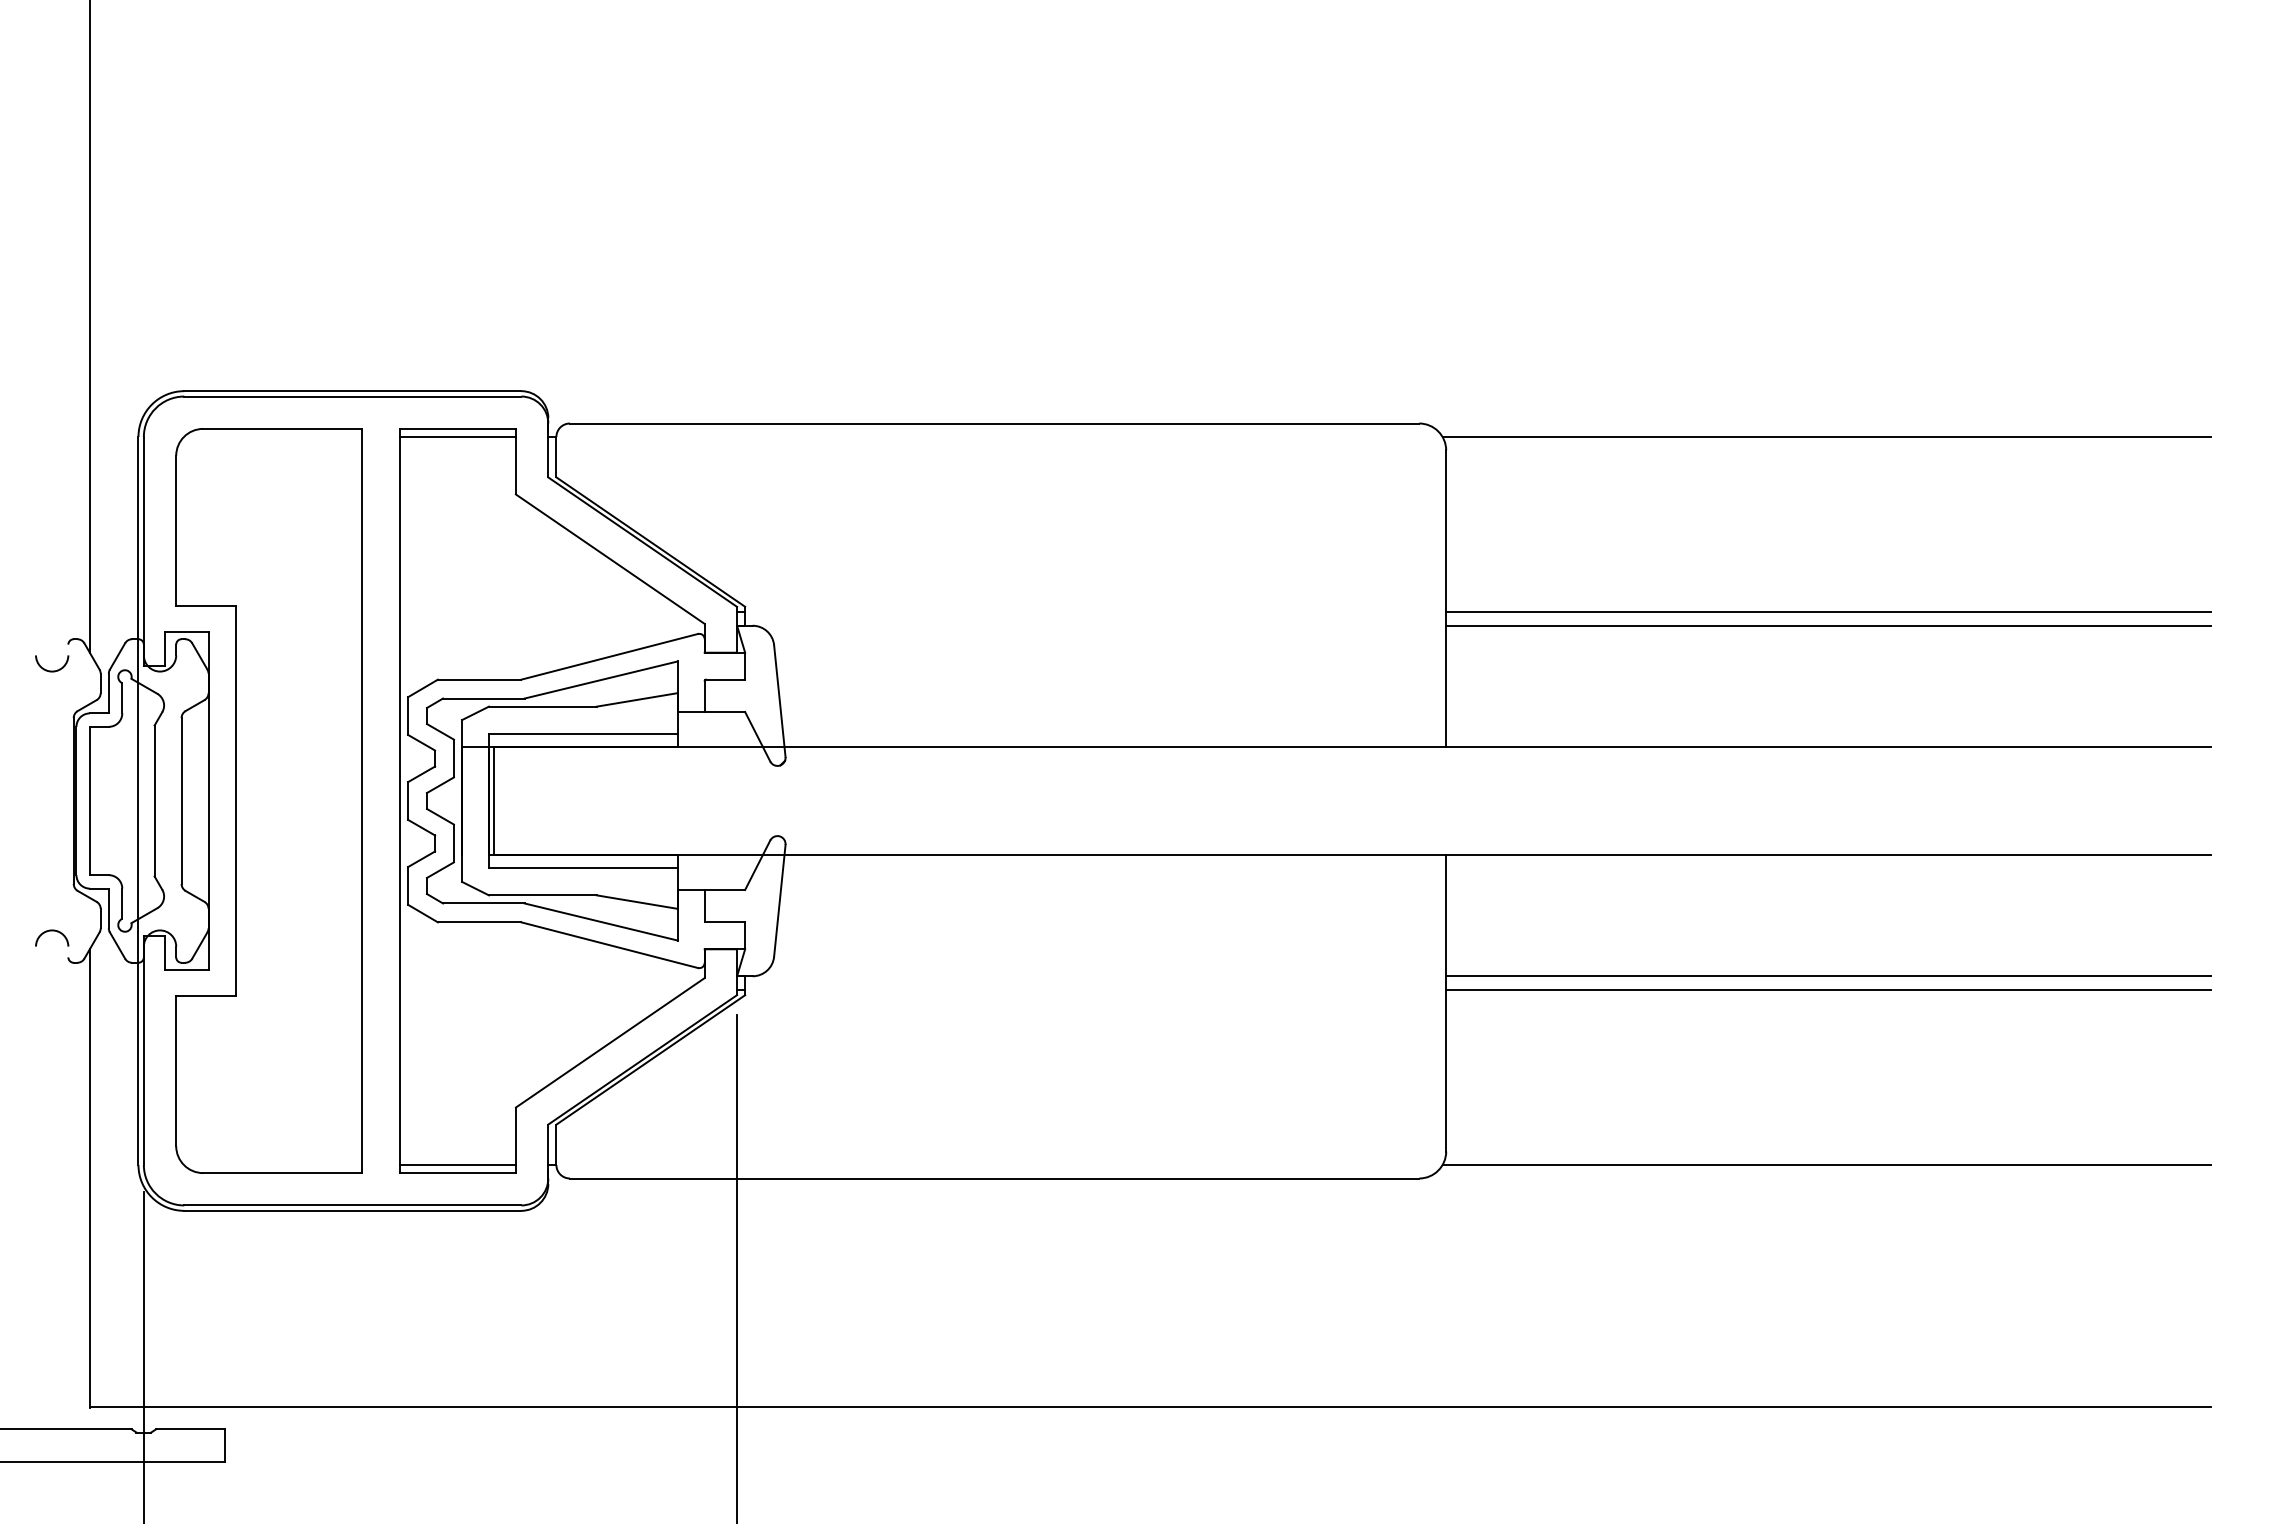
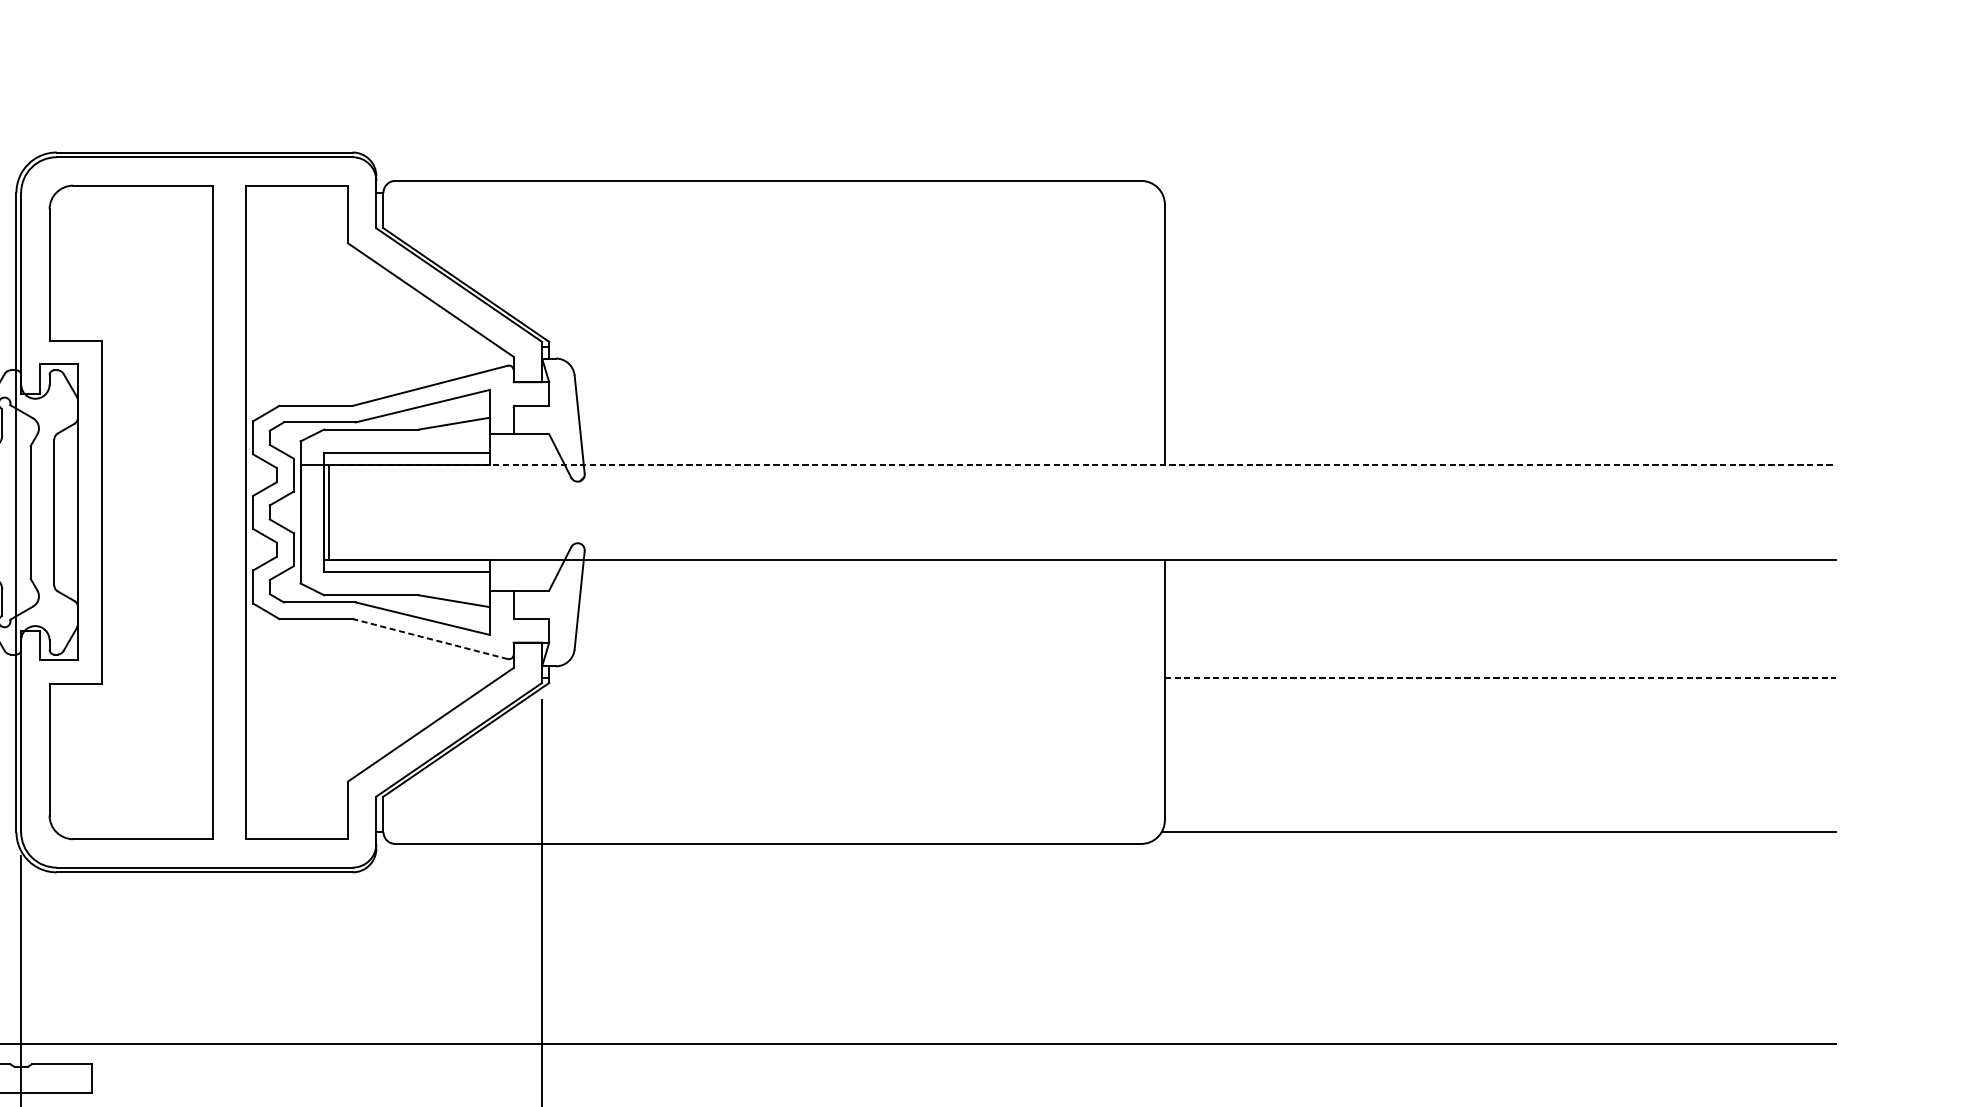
line: (457, 437) -> (296, 193), removed
line: (1826, 437) -> (1498, 193), removed
line: (1828, 612) -> (1500, 346), removed
line: (1828, 625) -> (1500, 358), removed
line: (1353, 747) -> (1083, 465), solid -> dashed
line: (609, 945) -> (430, 639), solid -> dashed
line: (1828, 976) -> (1500, 666), removed
line: (1828, 989) -> (1500, 677), solid -> dashed
line: (457, 1165) -> (296, 832), removed

